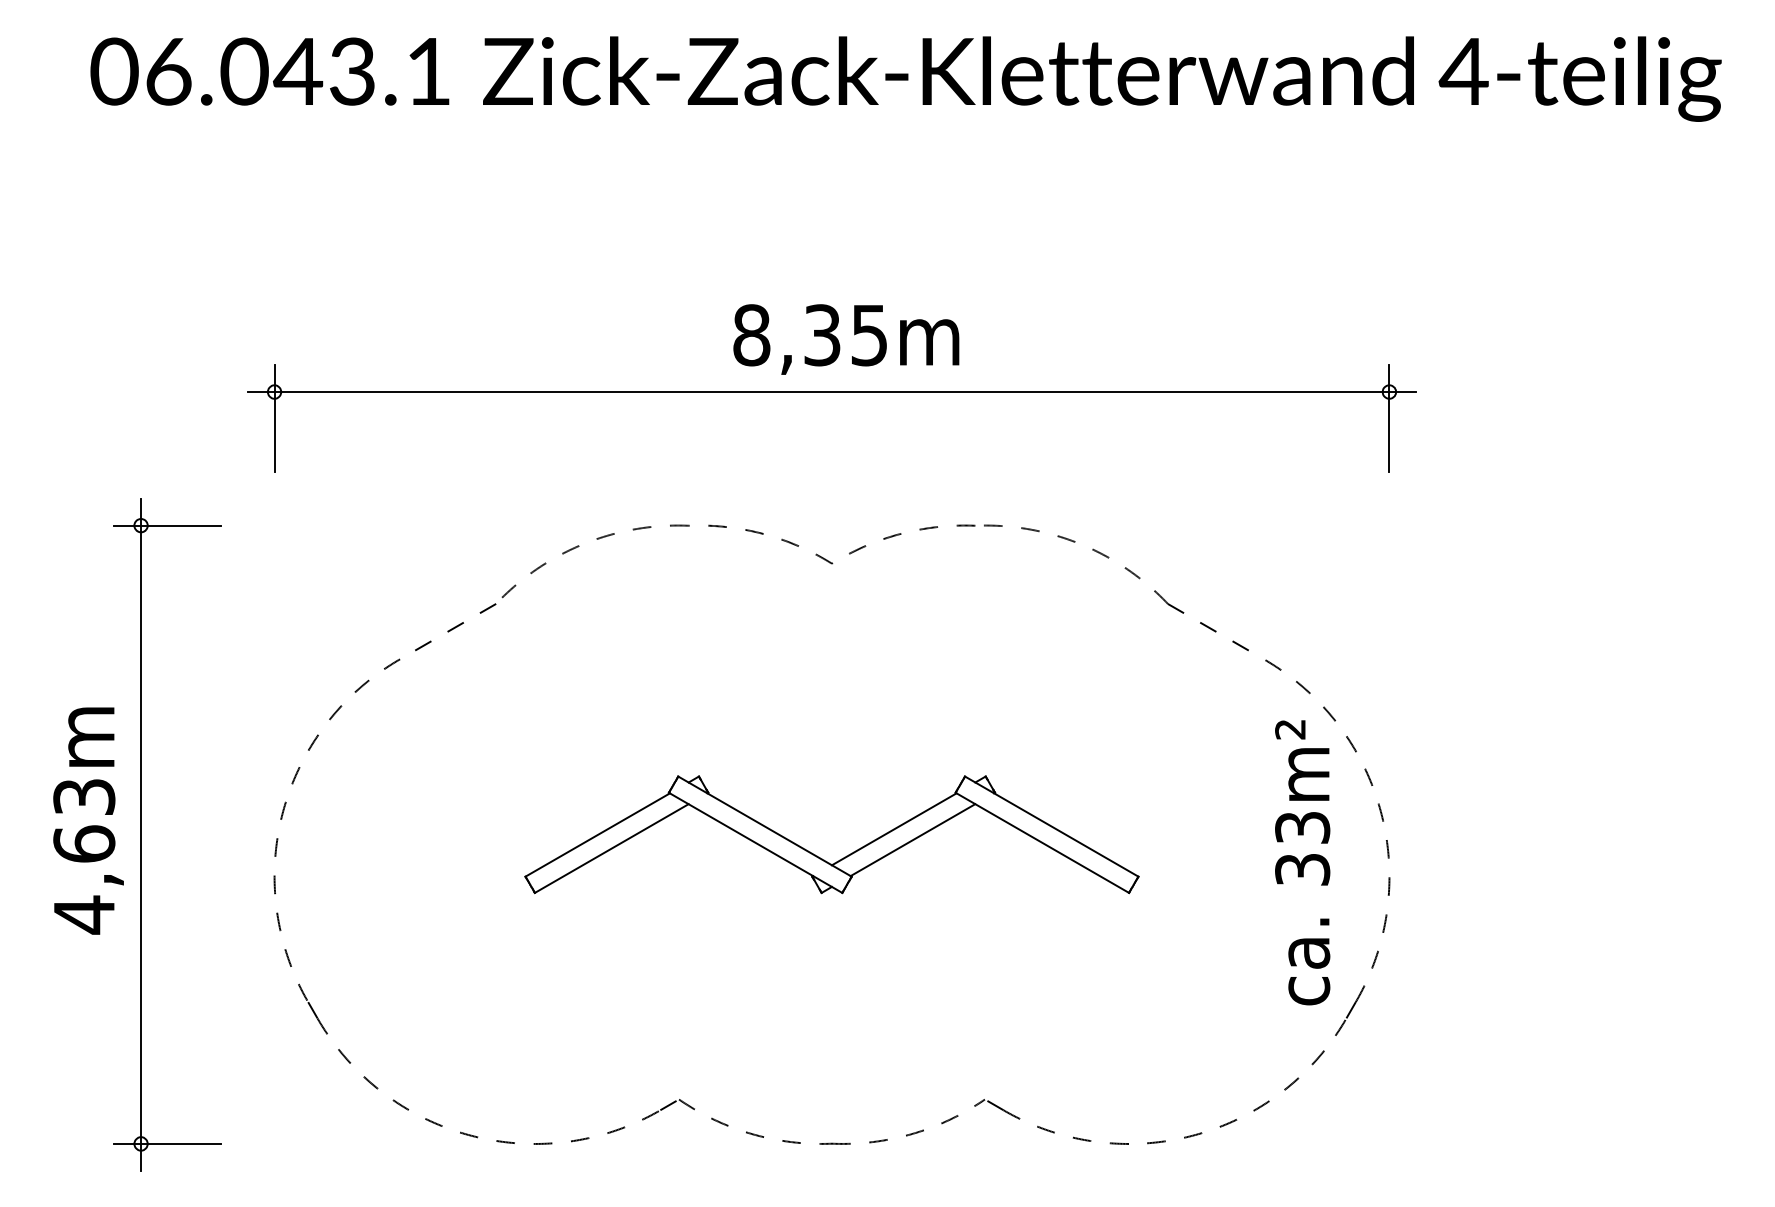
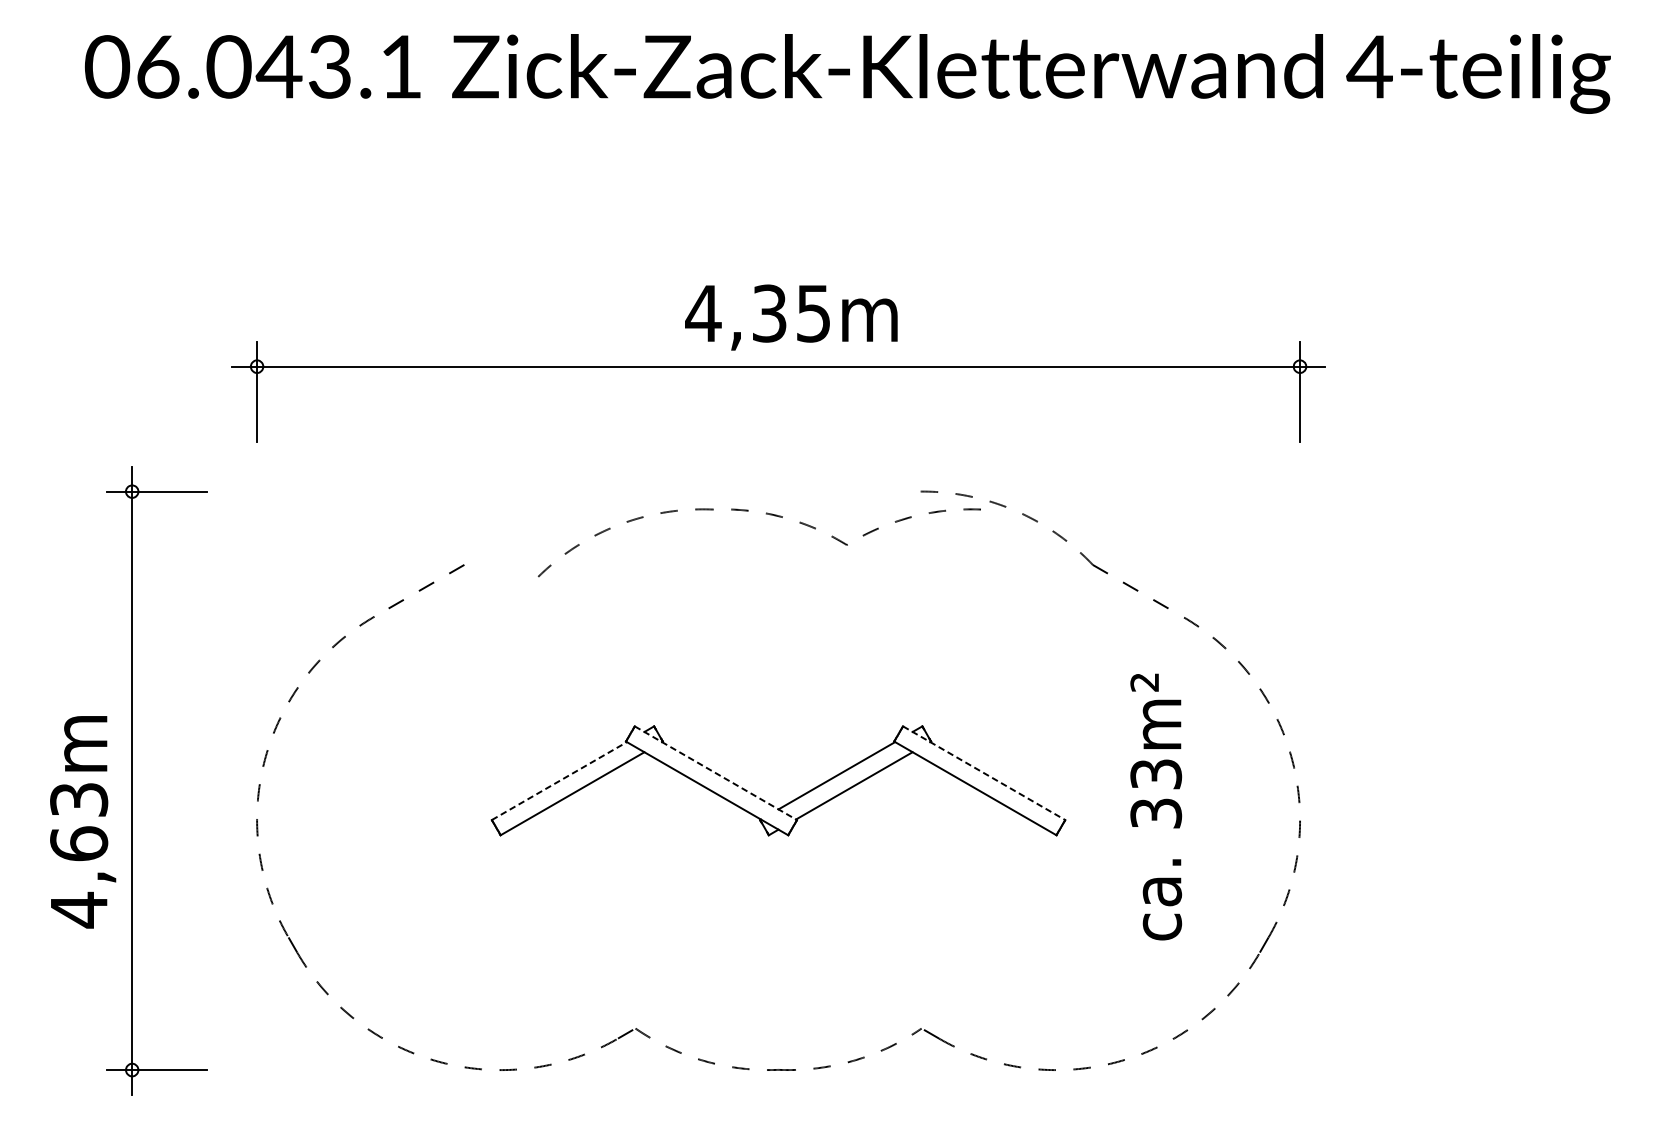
text: (751, 335) -> (703, 313), 8,35m -> 4,35m
part: (747, 531) -> (767, 514), moved
text: (88, 820) -> (83, 821), moved
line: (765, 826) -> (716, 773), solid -> dashed
line: (1052, 826) -> (984, 773), solid -> dashed
line: (598, 834) -> (560, 780), solid -> dashed
text: (1302, 862) -> (1156, 806), moved

